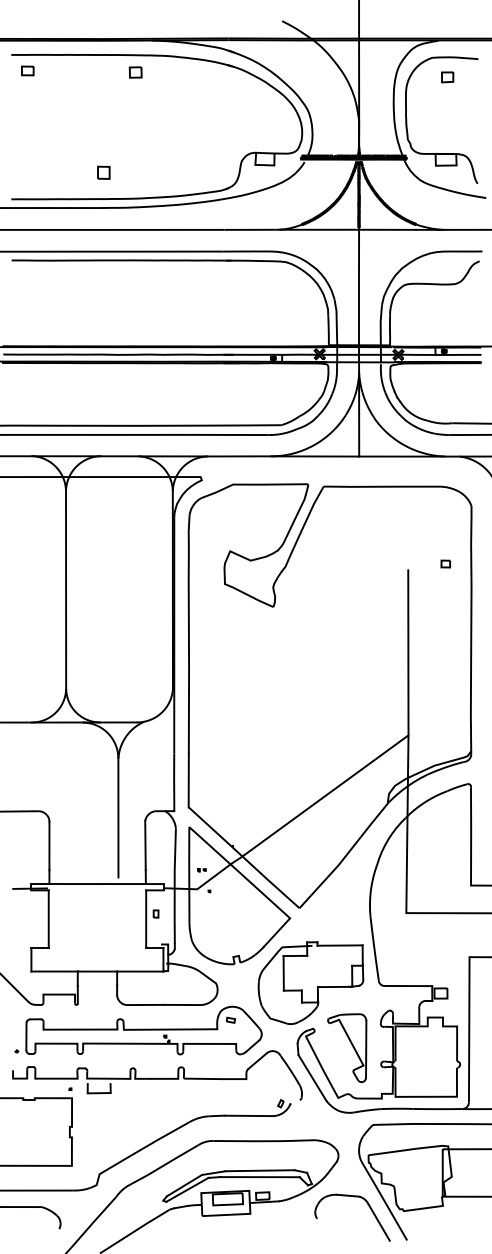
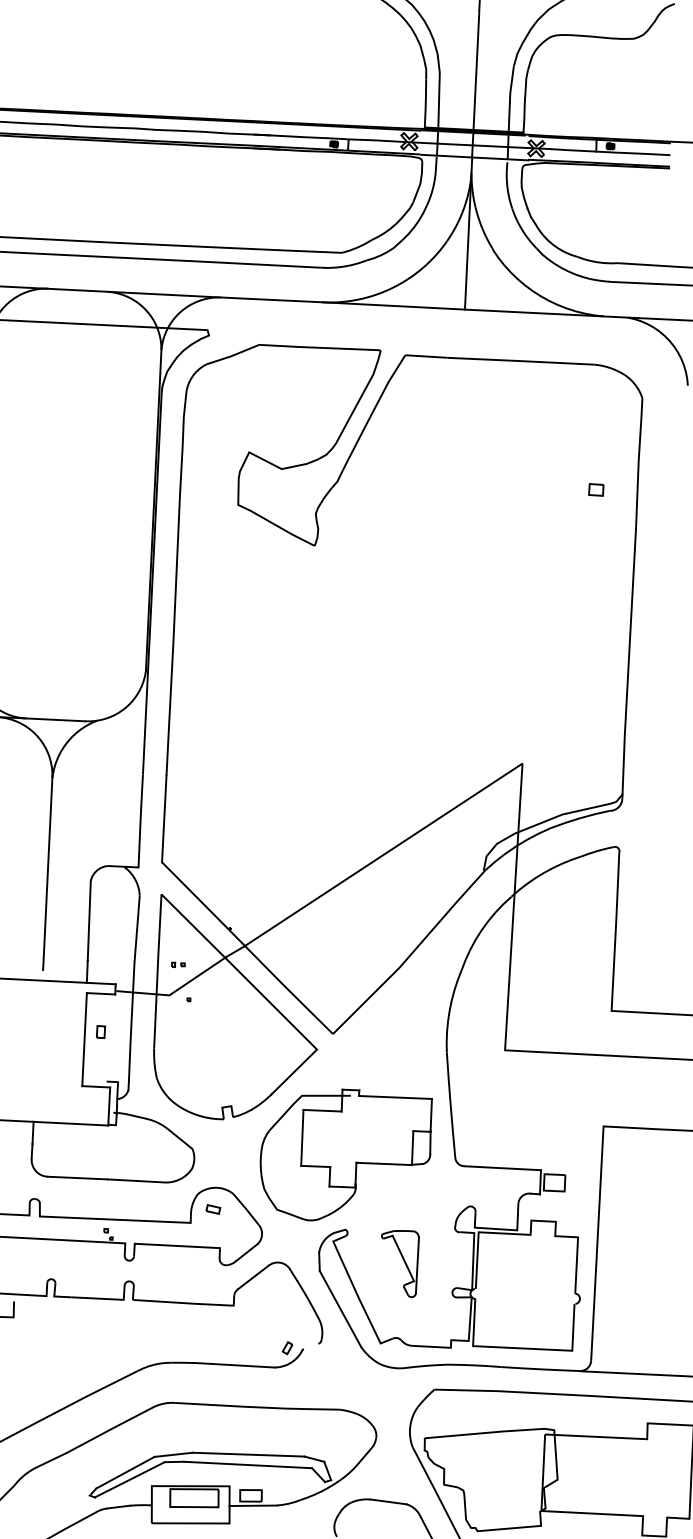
line: (408, 652) -> (529, 629), removed
part: (347, 1047) -> (399, 1262), size x0.6

